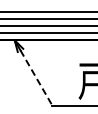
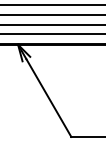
line: (36, 78) -> (48, 98), dashed -> solid

